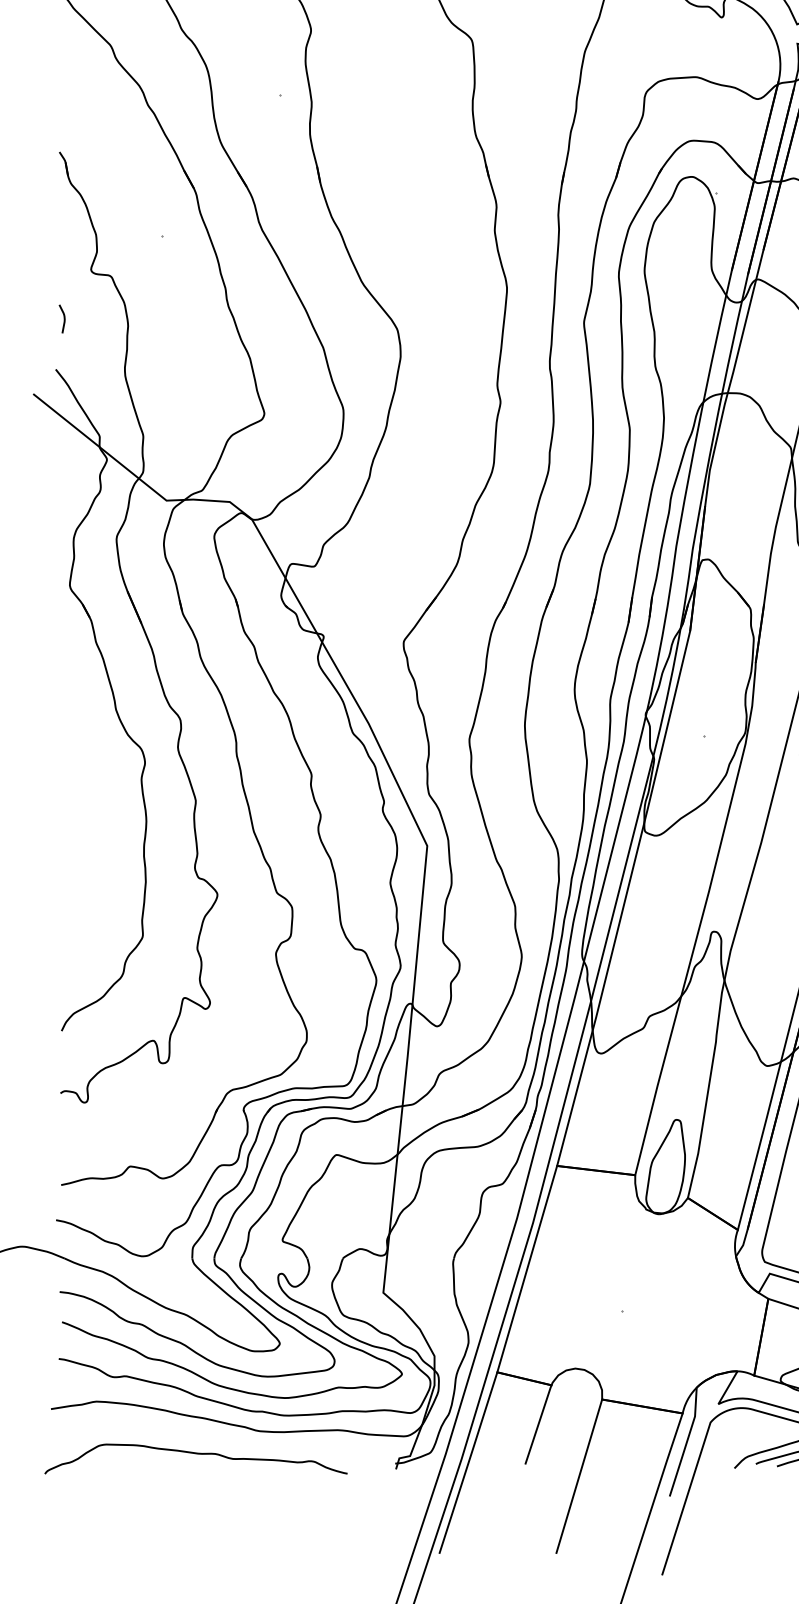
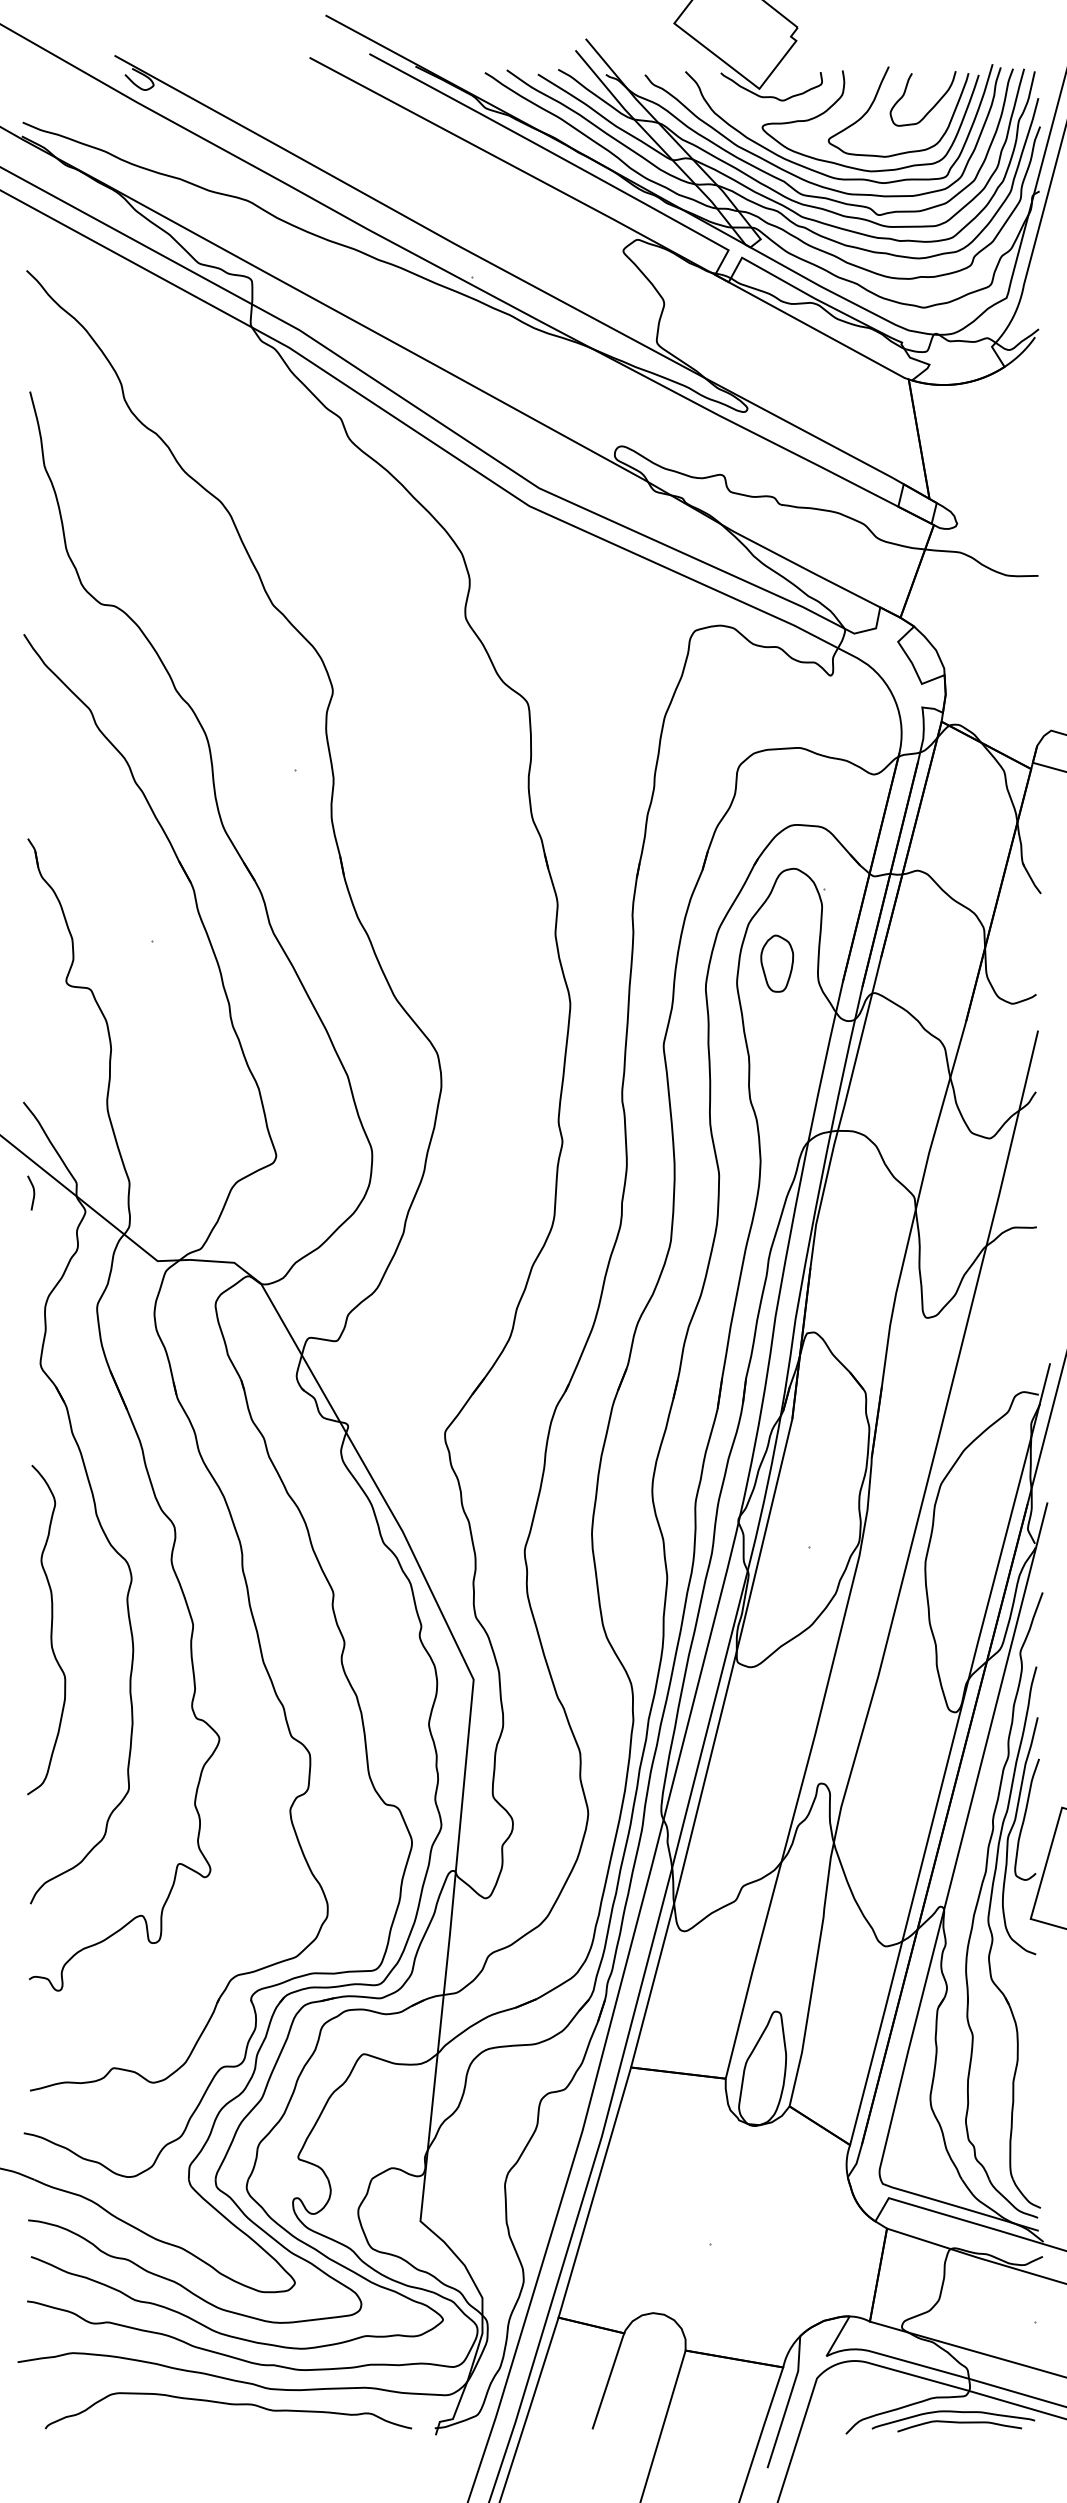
part: (677, 255) -> (777, 963), added
curve: (64, 318) -> (33, 1192), moved
curve: (78, 804) -> (50, 1629), added
curve: (198, 1454) -> (231, 2405), moved

